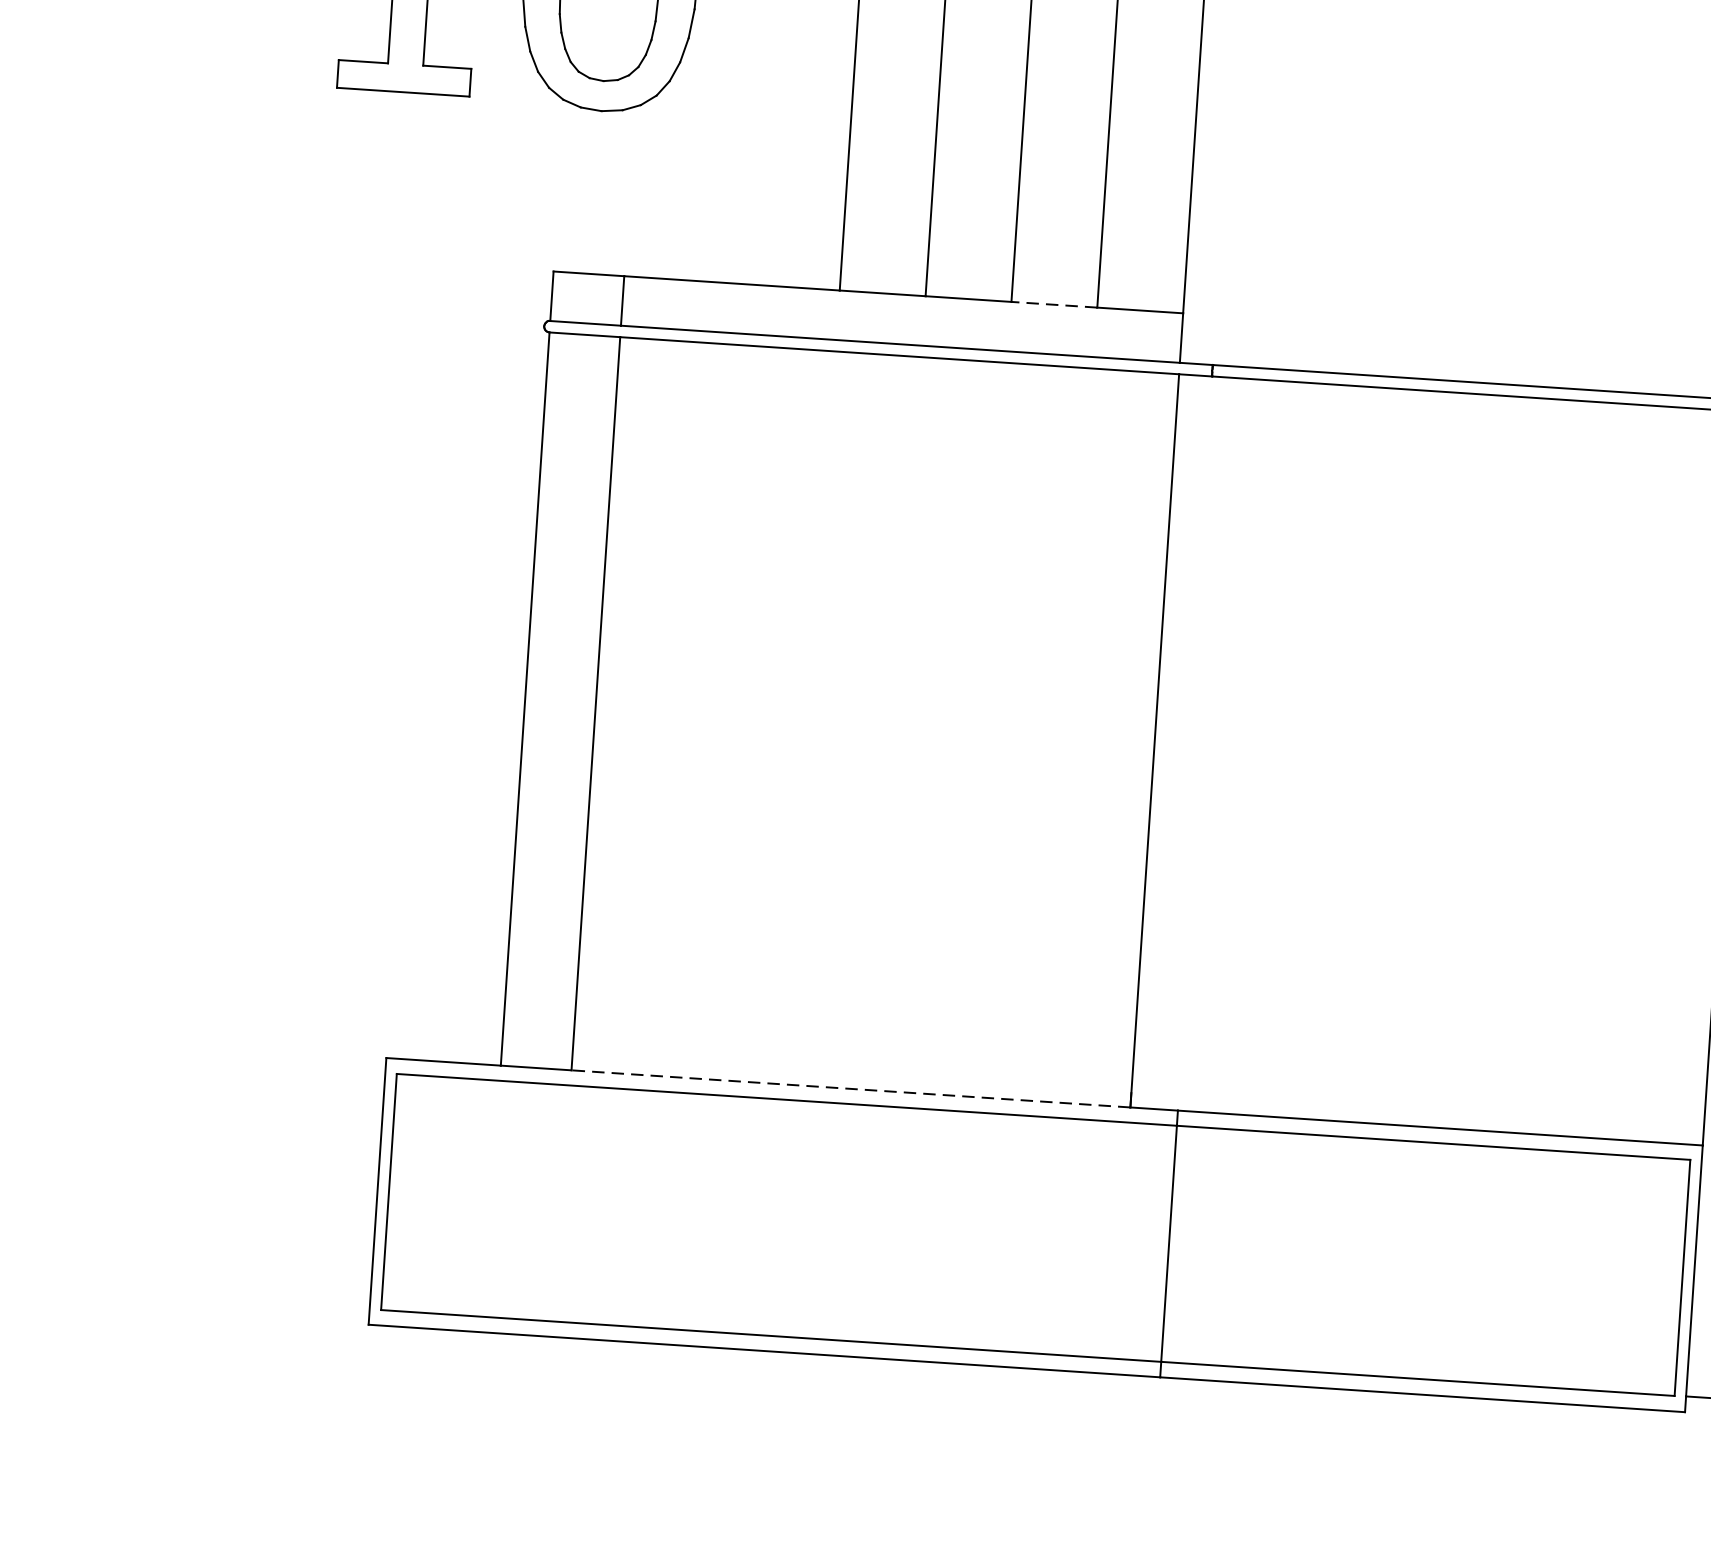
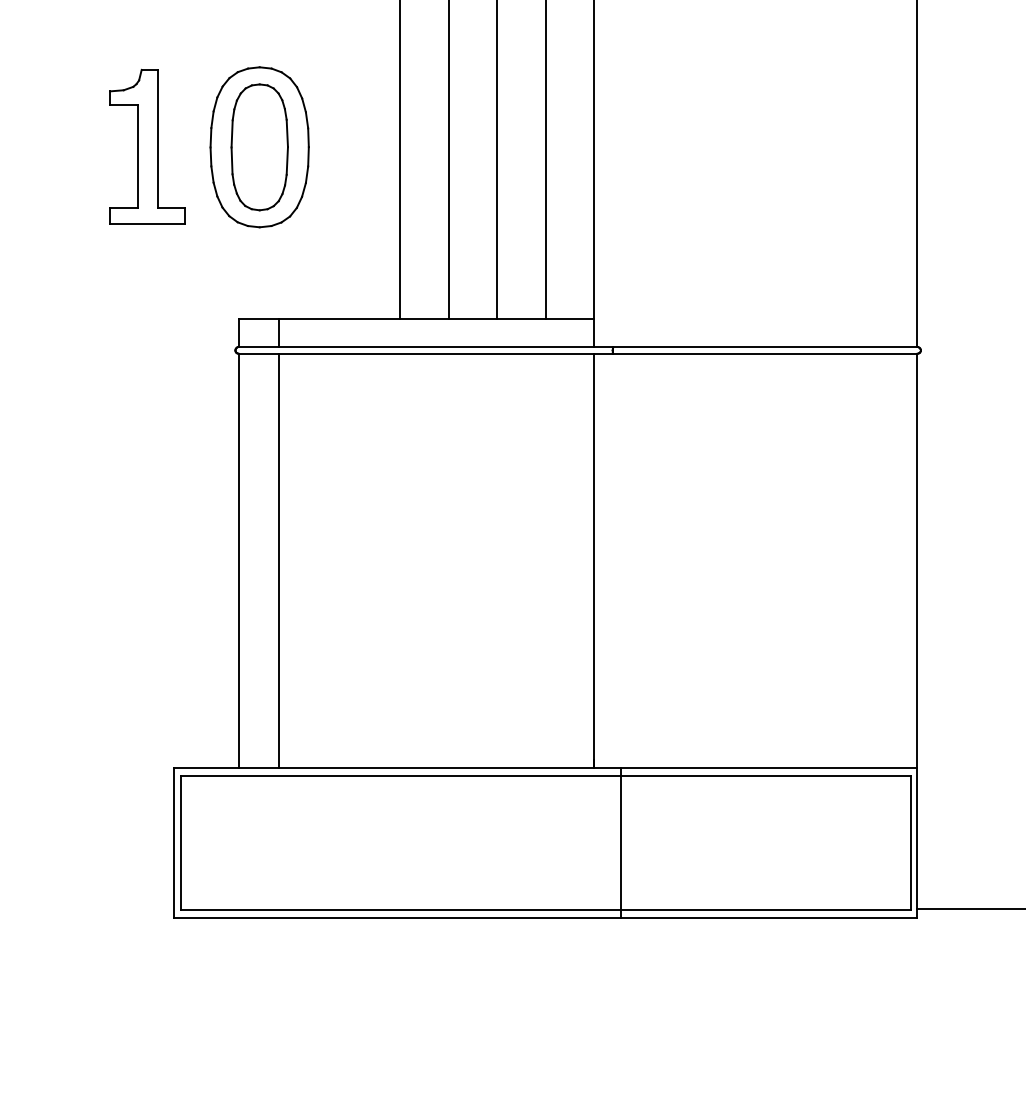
line: (1054, 305) -> (521, 319), dashed -> solid
line: (851, 1088) -> (436, 767), dashed -> solid

